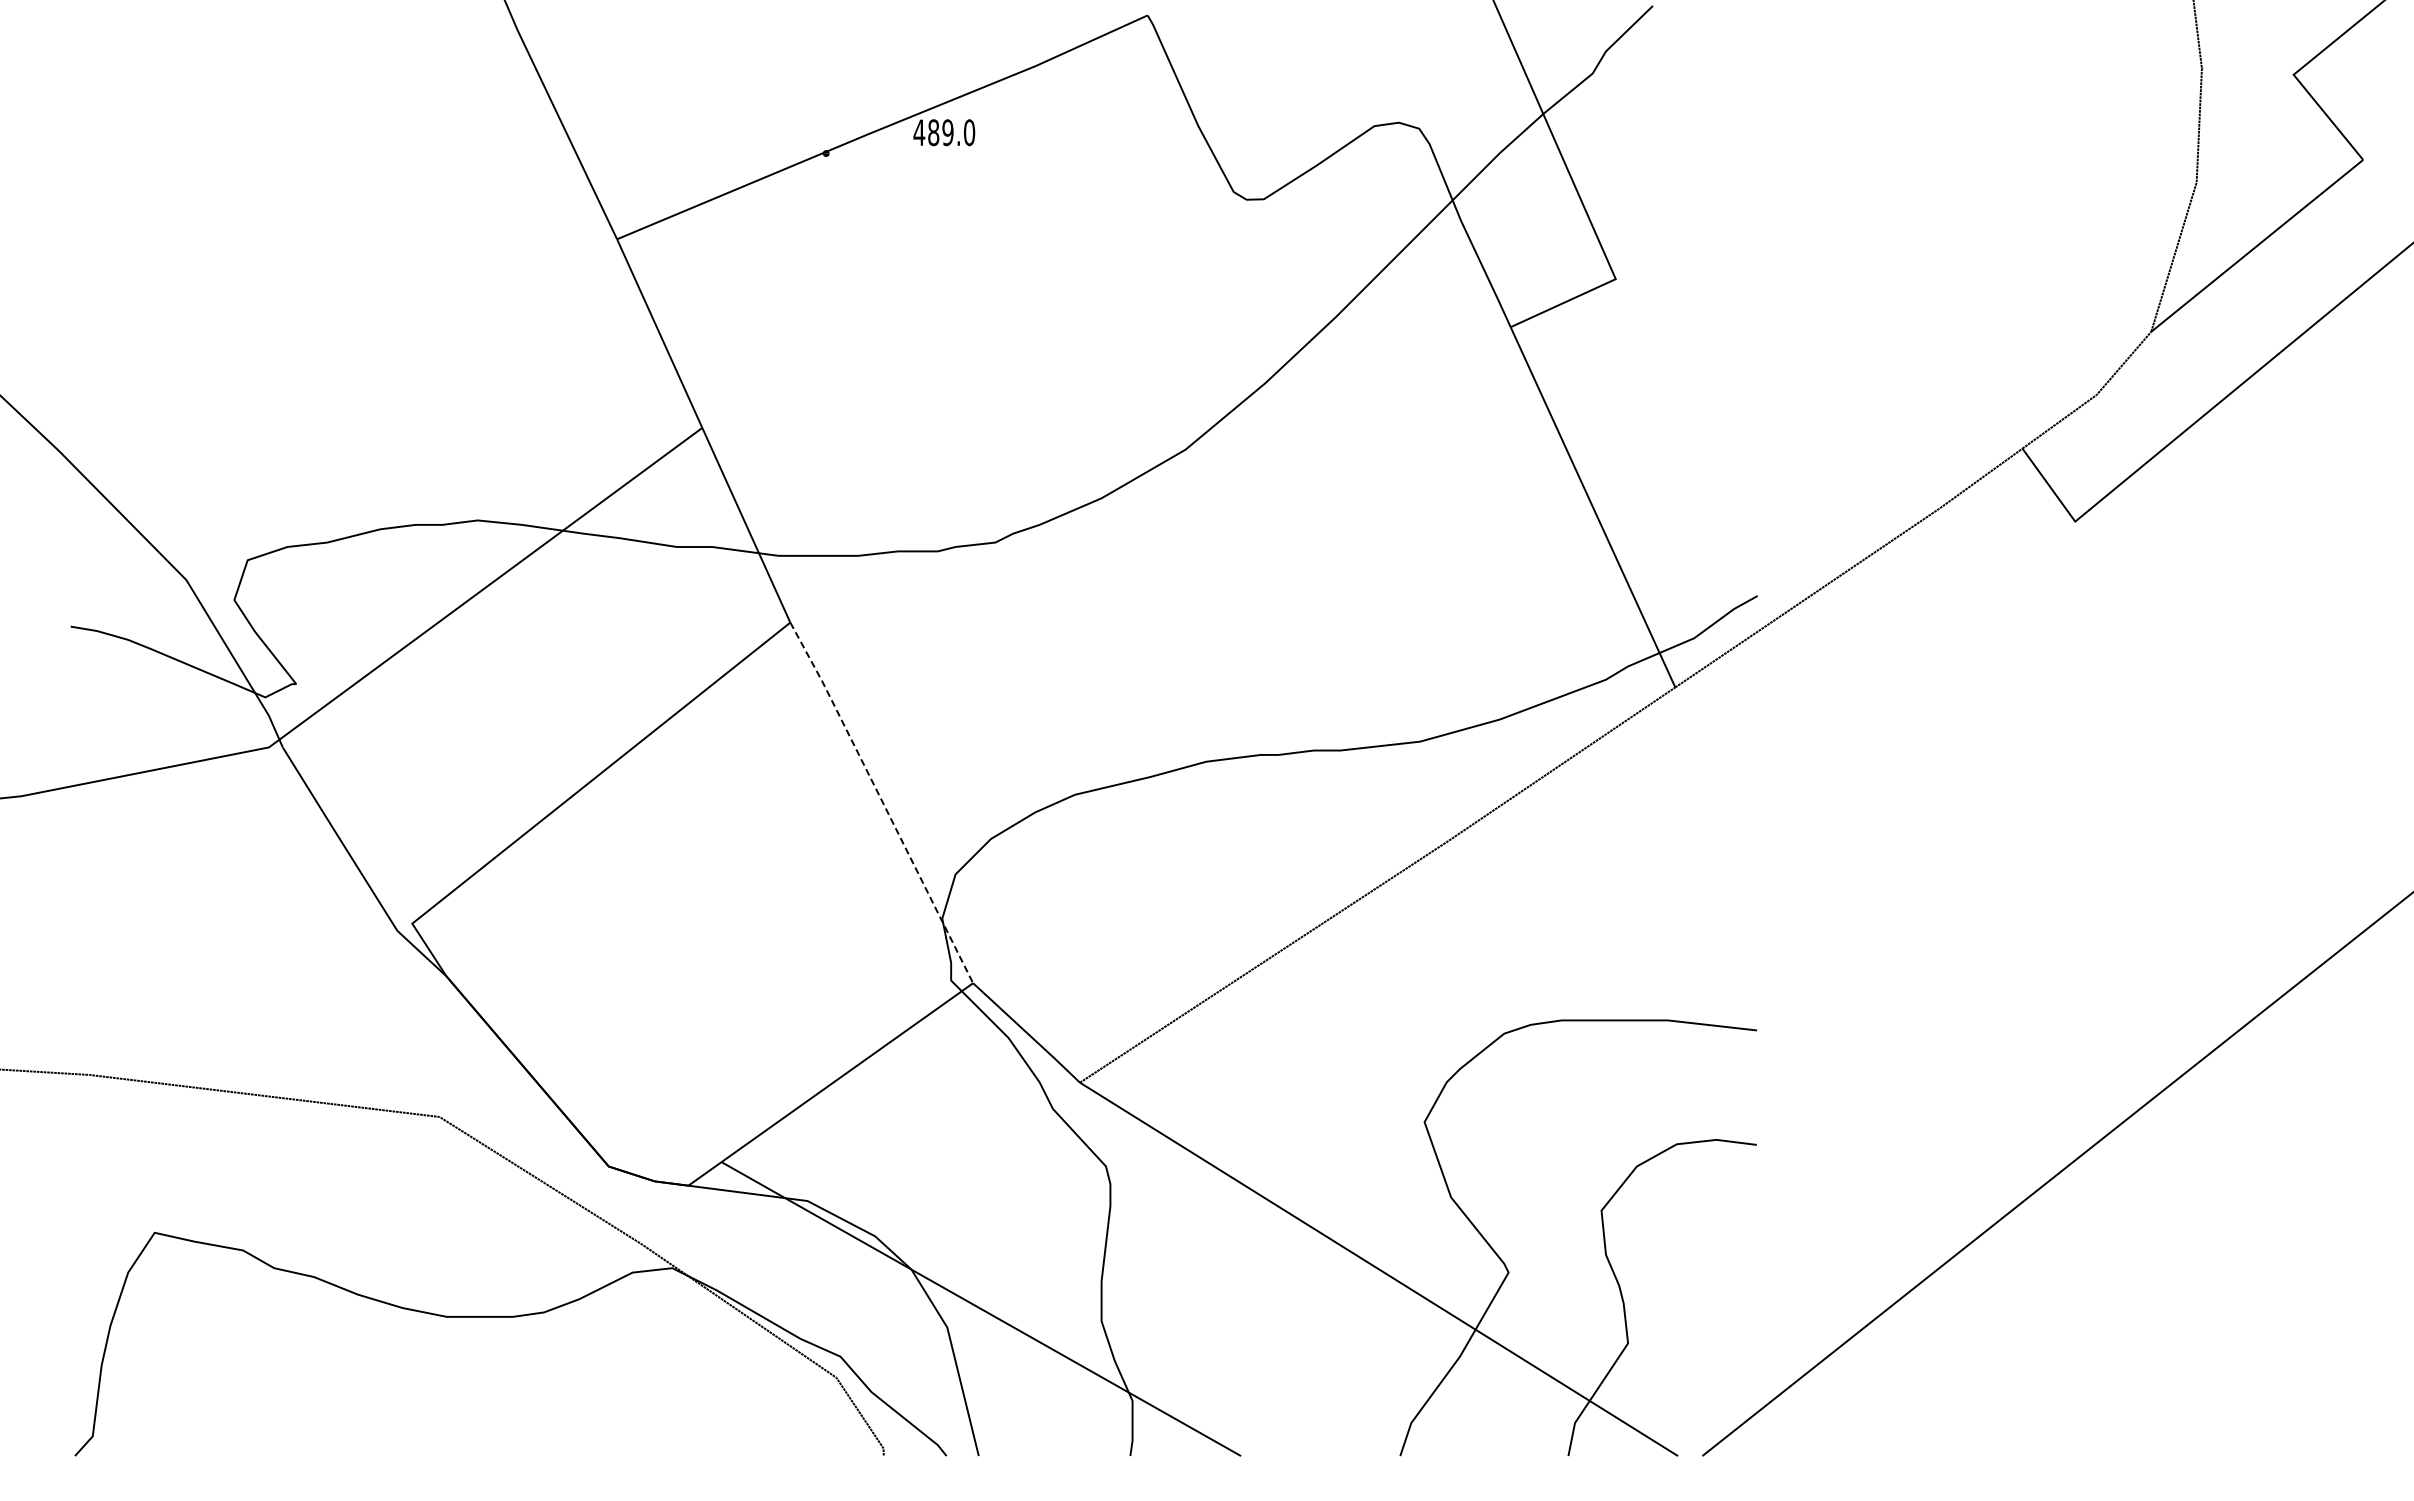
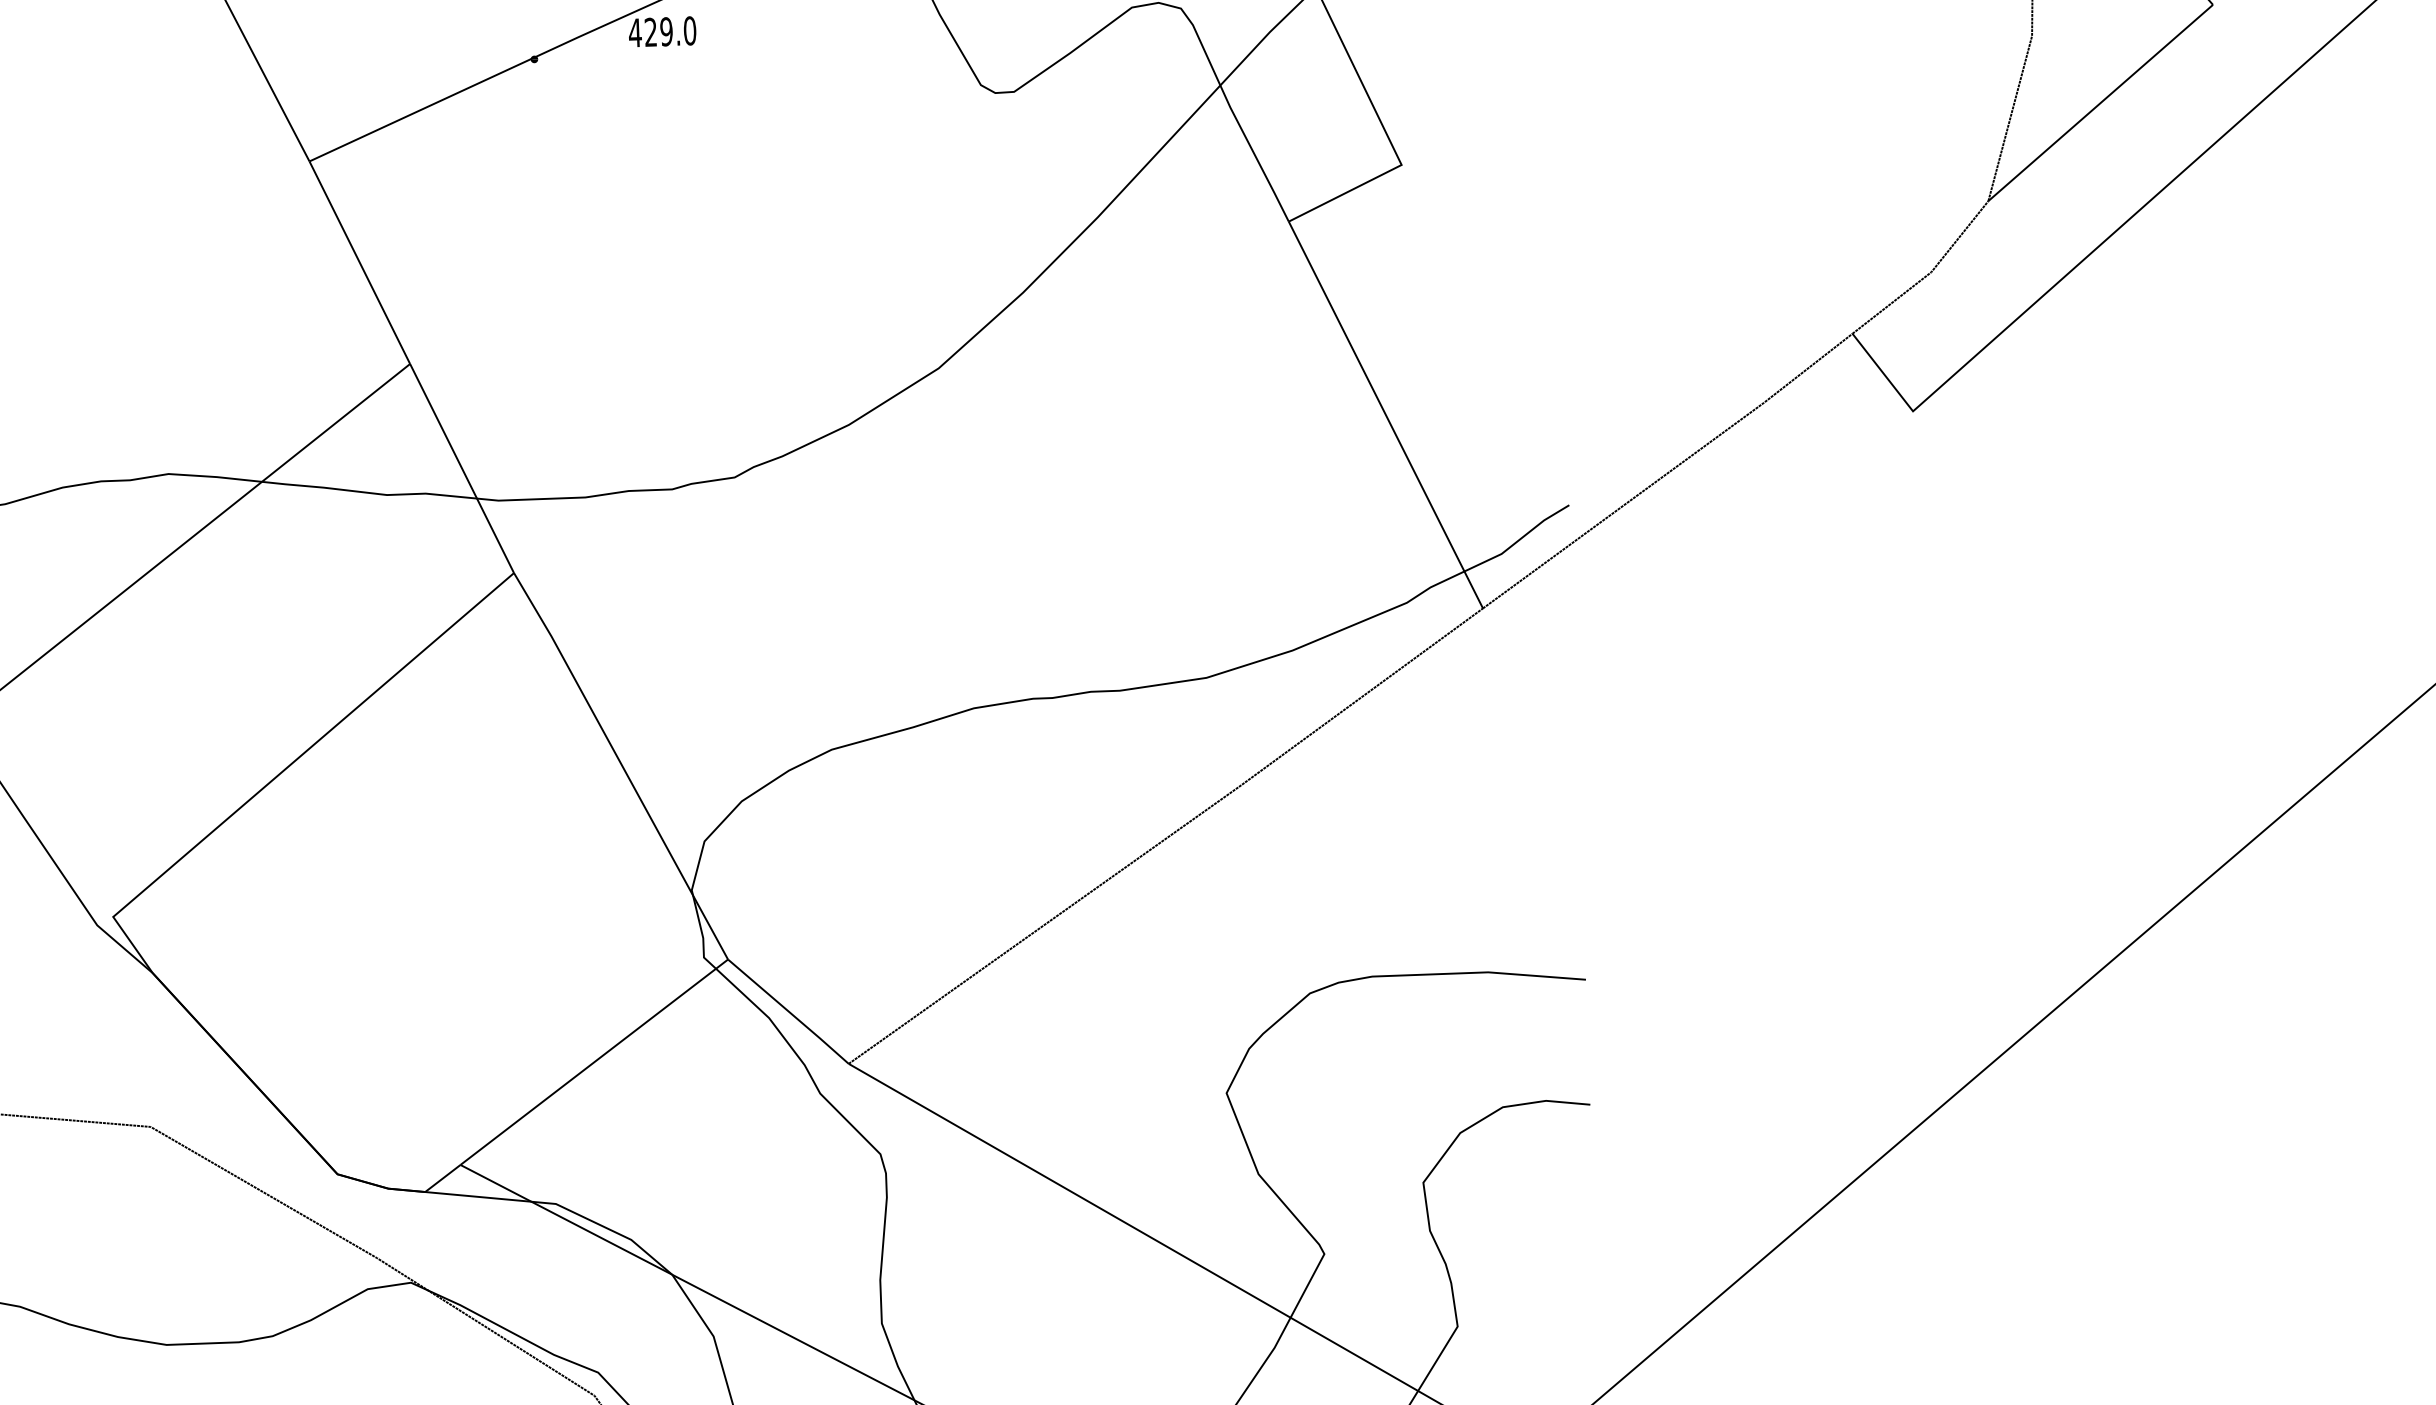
text: (933, 132) -> (650, 32), 489.0 -> 429.0
line: (882, 801) -> (621, 764), dashed -> solid

